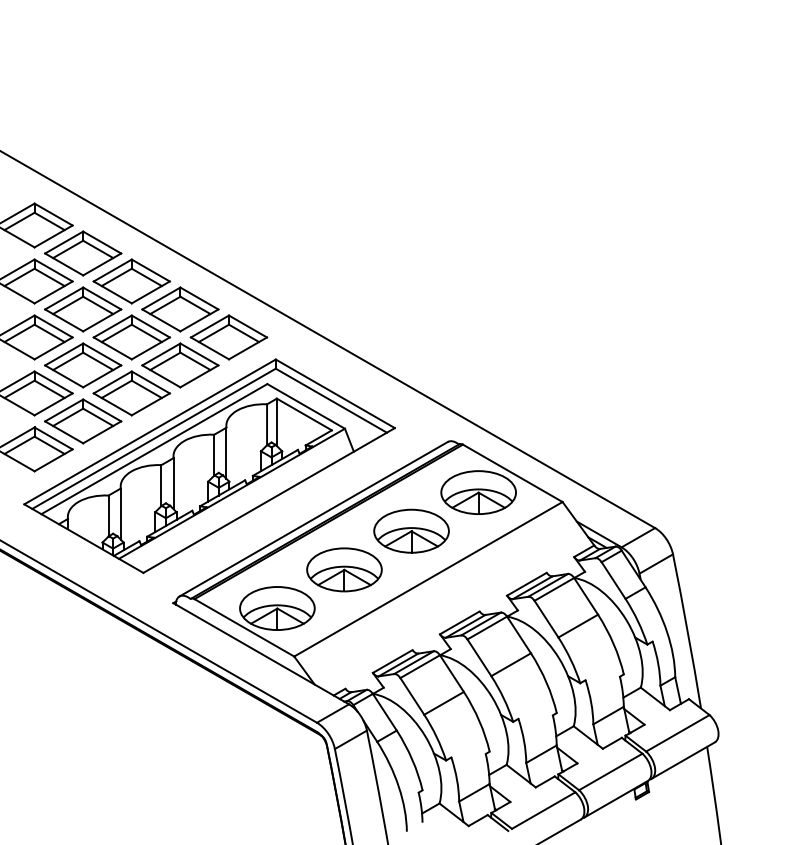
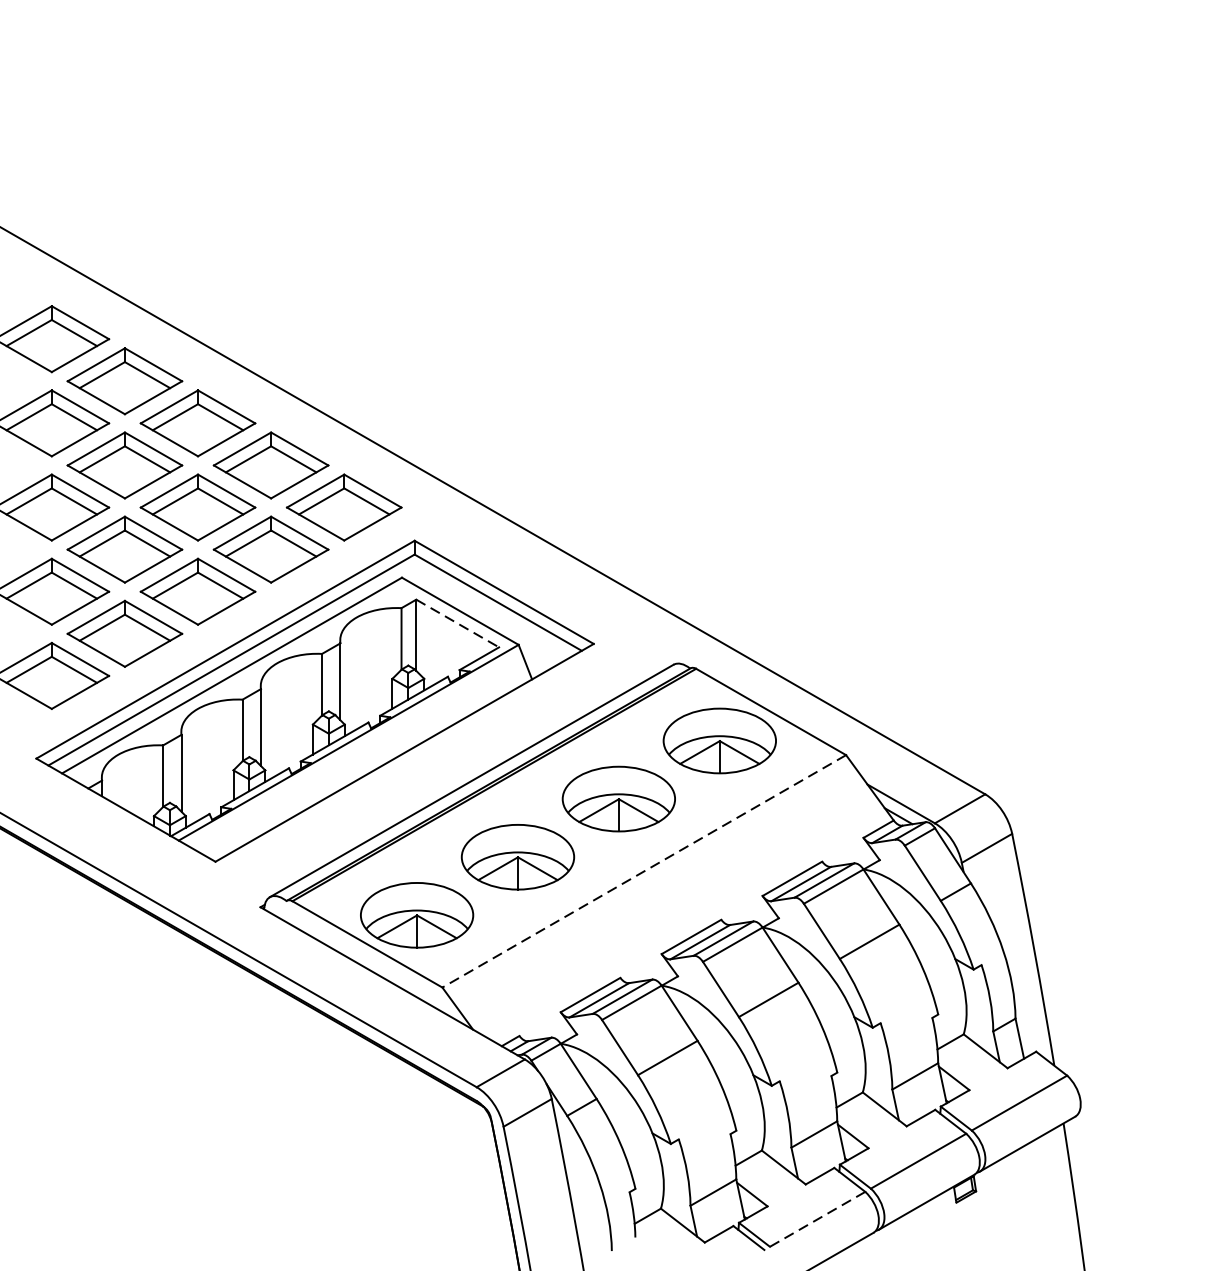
line: (304, 414) -> (457, 623), solid -> dashed
line: (428, 579) -> (644, 871), solid -> dashed
line: (543, 810) -> (817, 1219), solid -> dashed

